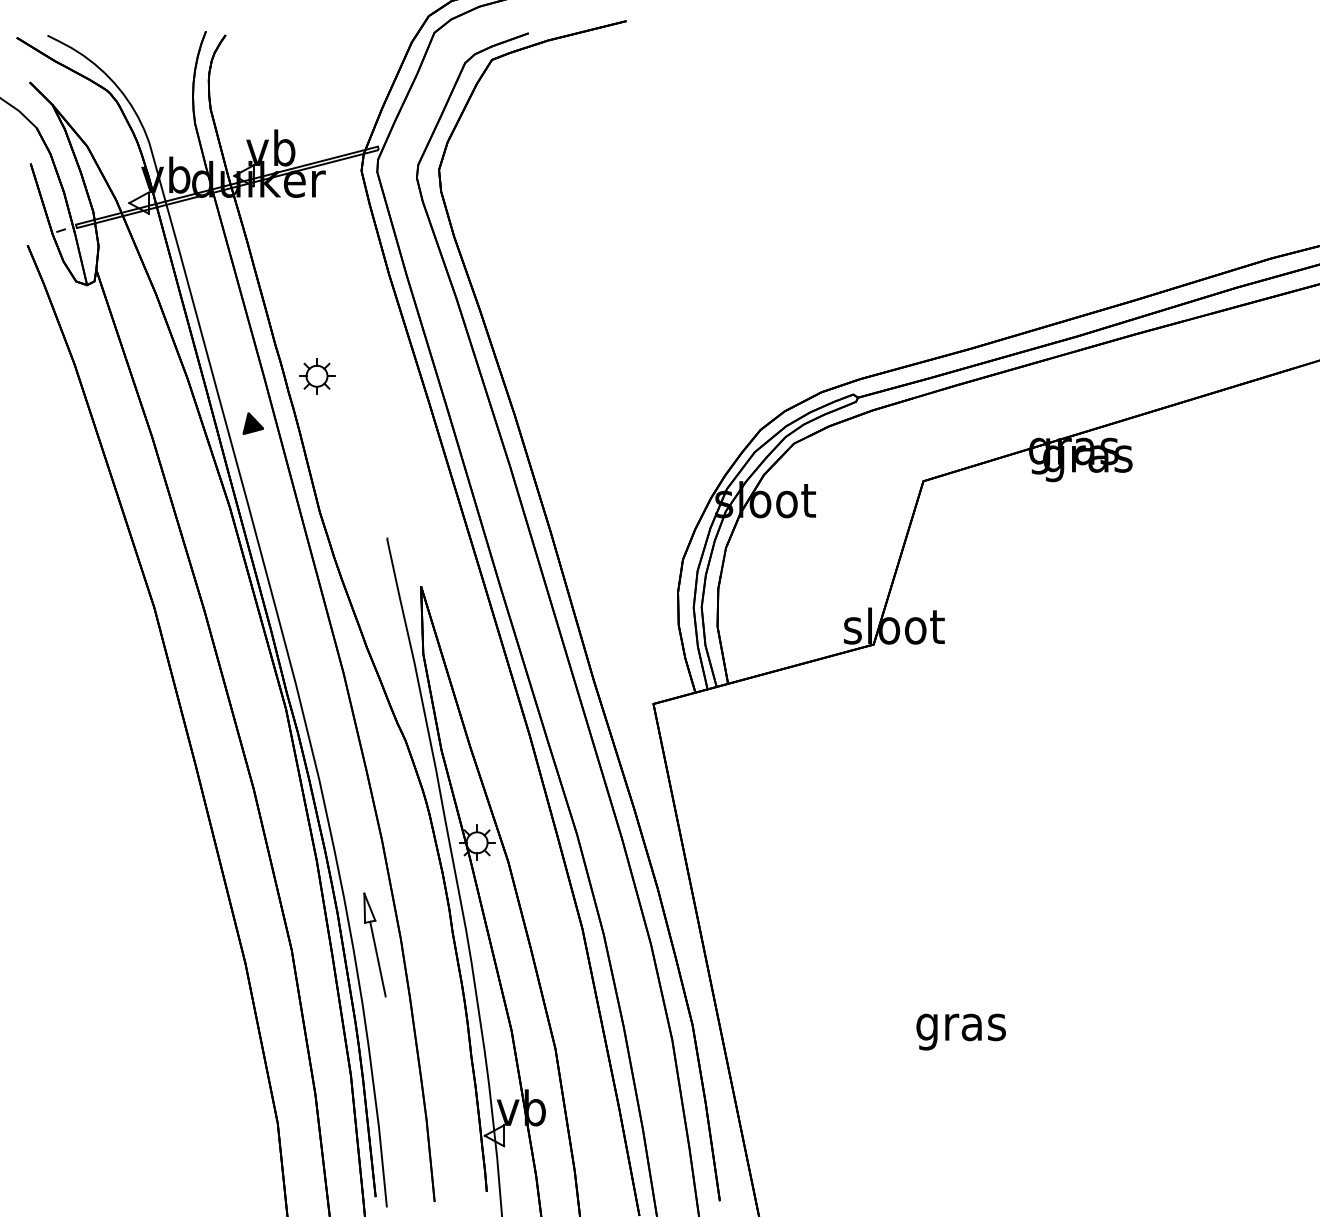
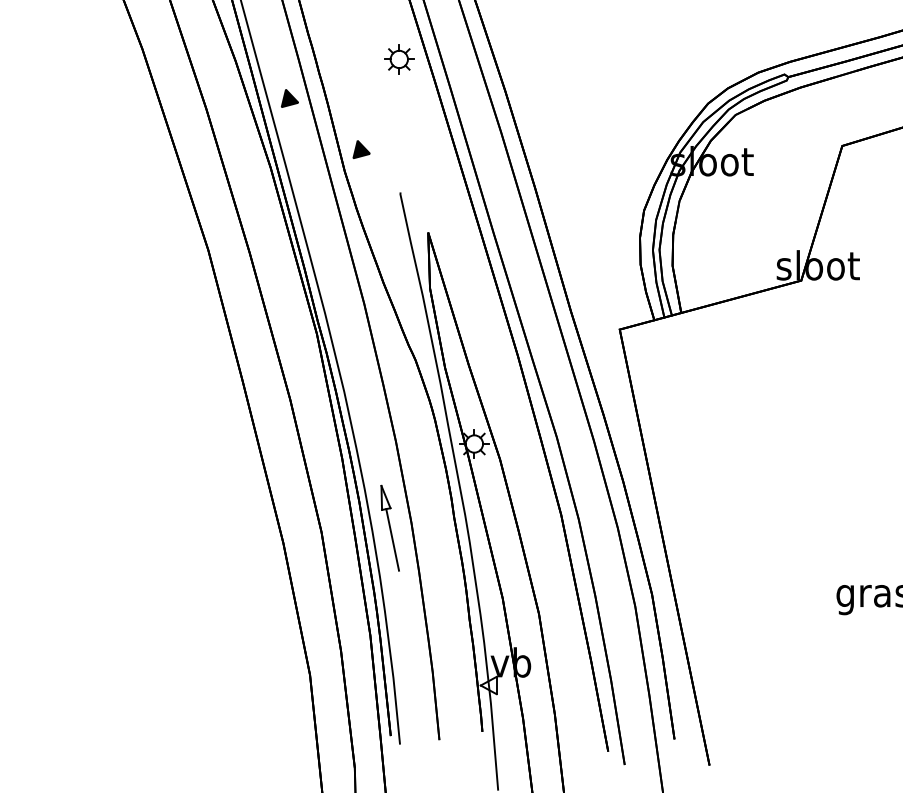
part: (317, 376) -> (399, 59), moved
part: (339, 485) -> (360, 149), added

